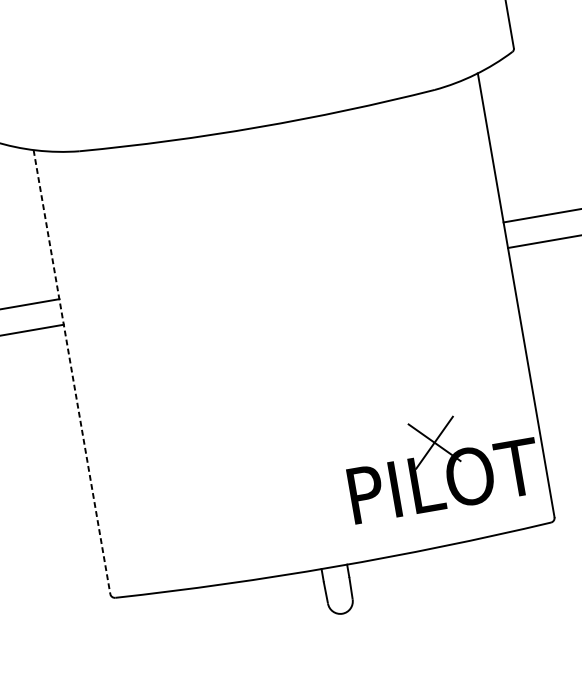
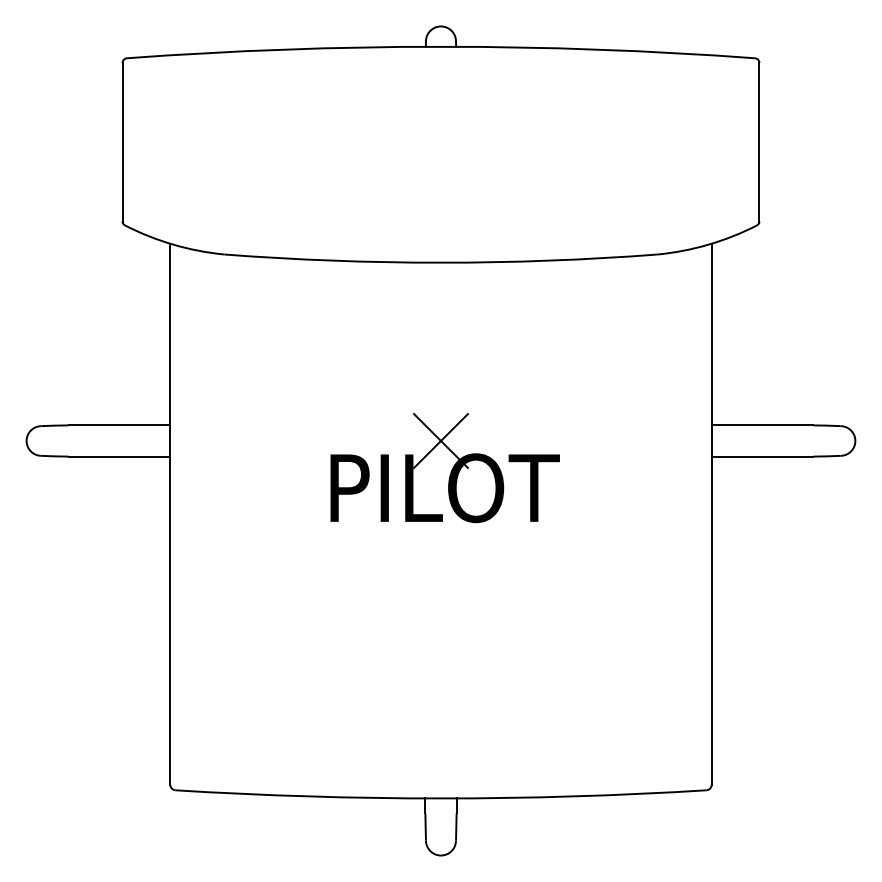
line: (72, 372) -> (170, 514), dashed -> solid
part: (446, 466) -> (450, 471), moved

